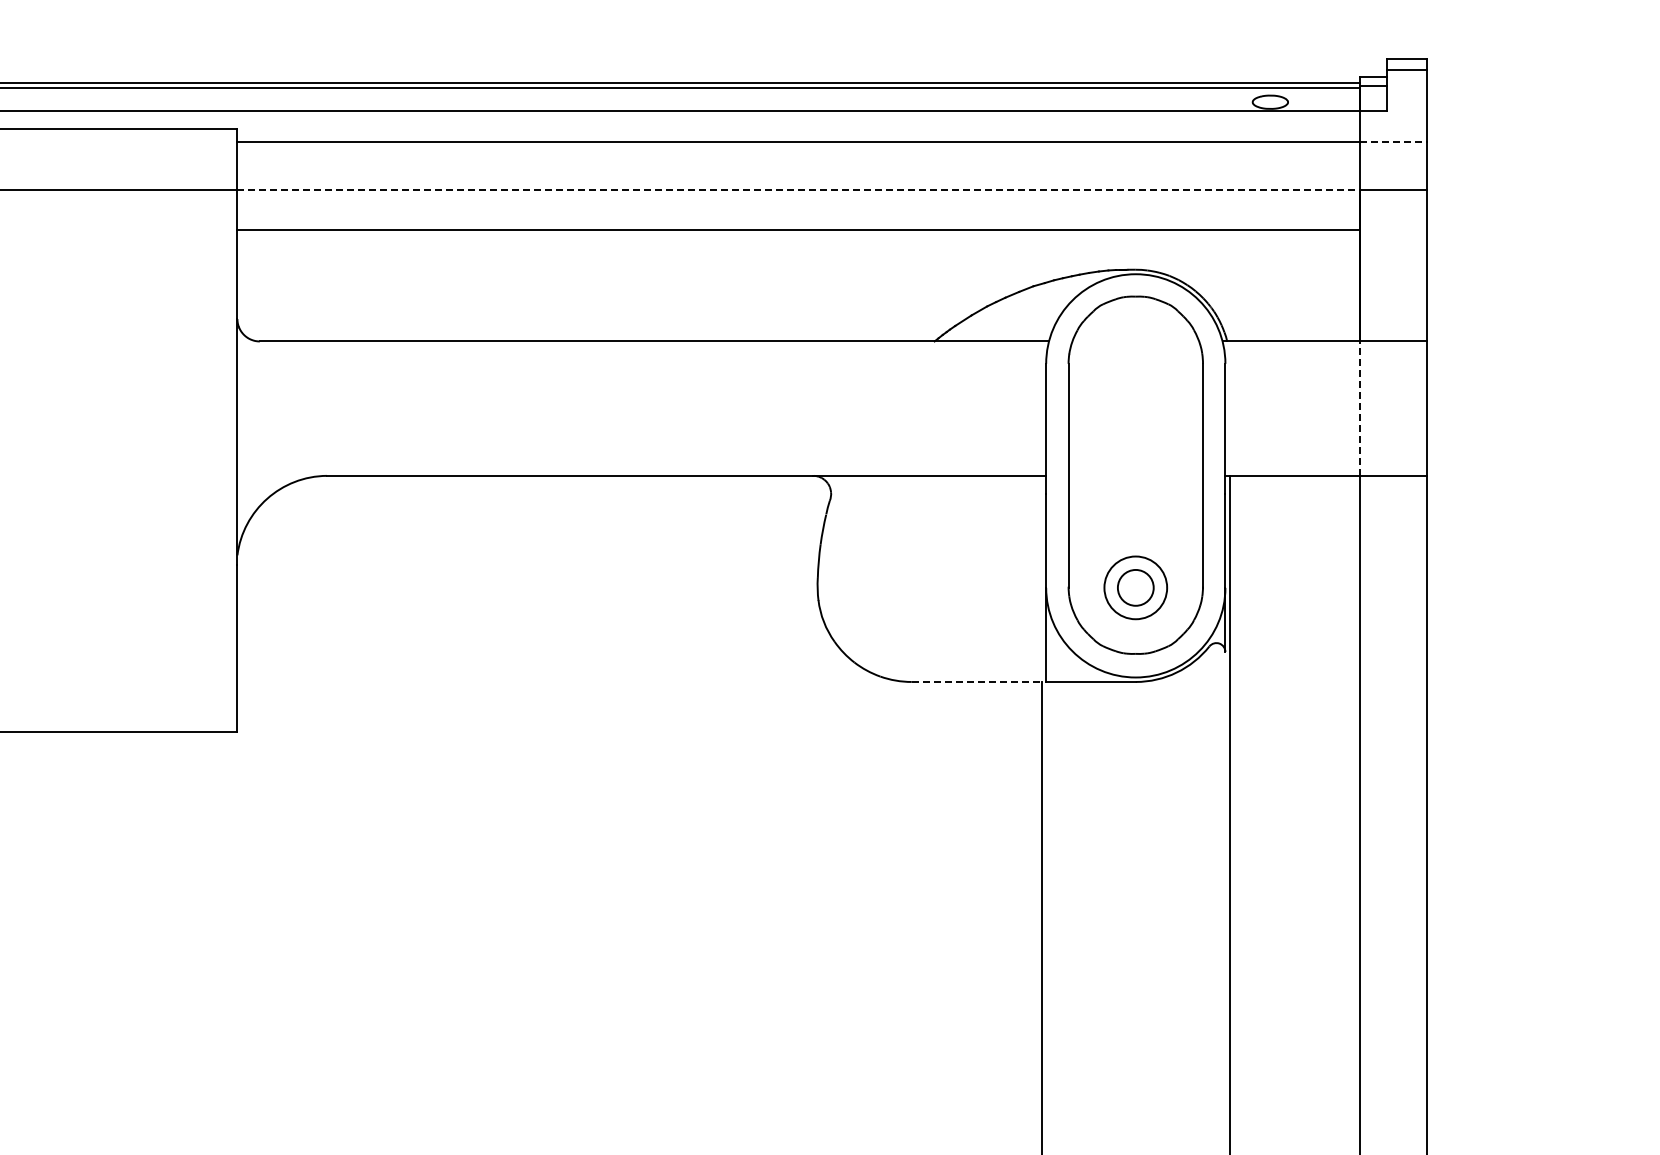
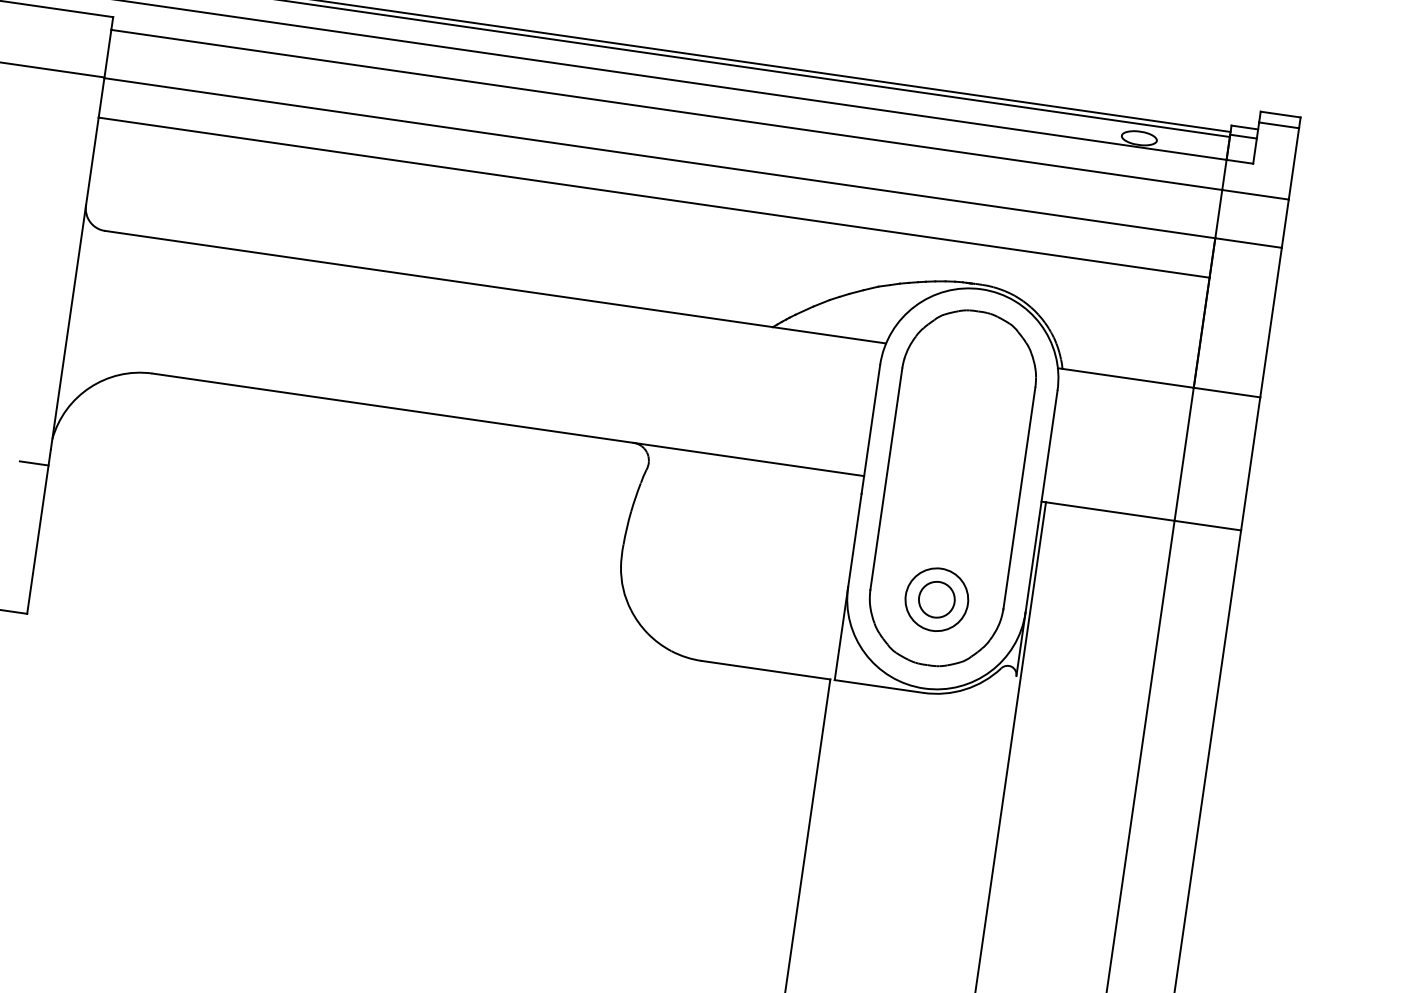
line: (1393, 141) -> (1255, 194), dashed -> solid
line: (799, 190) -> (660, 158), dashed -> solid
line: (1359, 408) -> (1183, 454), dashed -> solid
line: (222, 581) -> (33, 463), added
line: (976, 681) -> (765, 669), dashed -> solid

